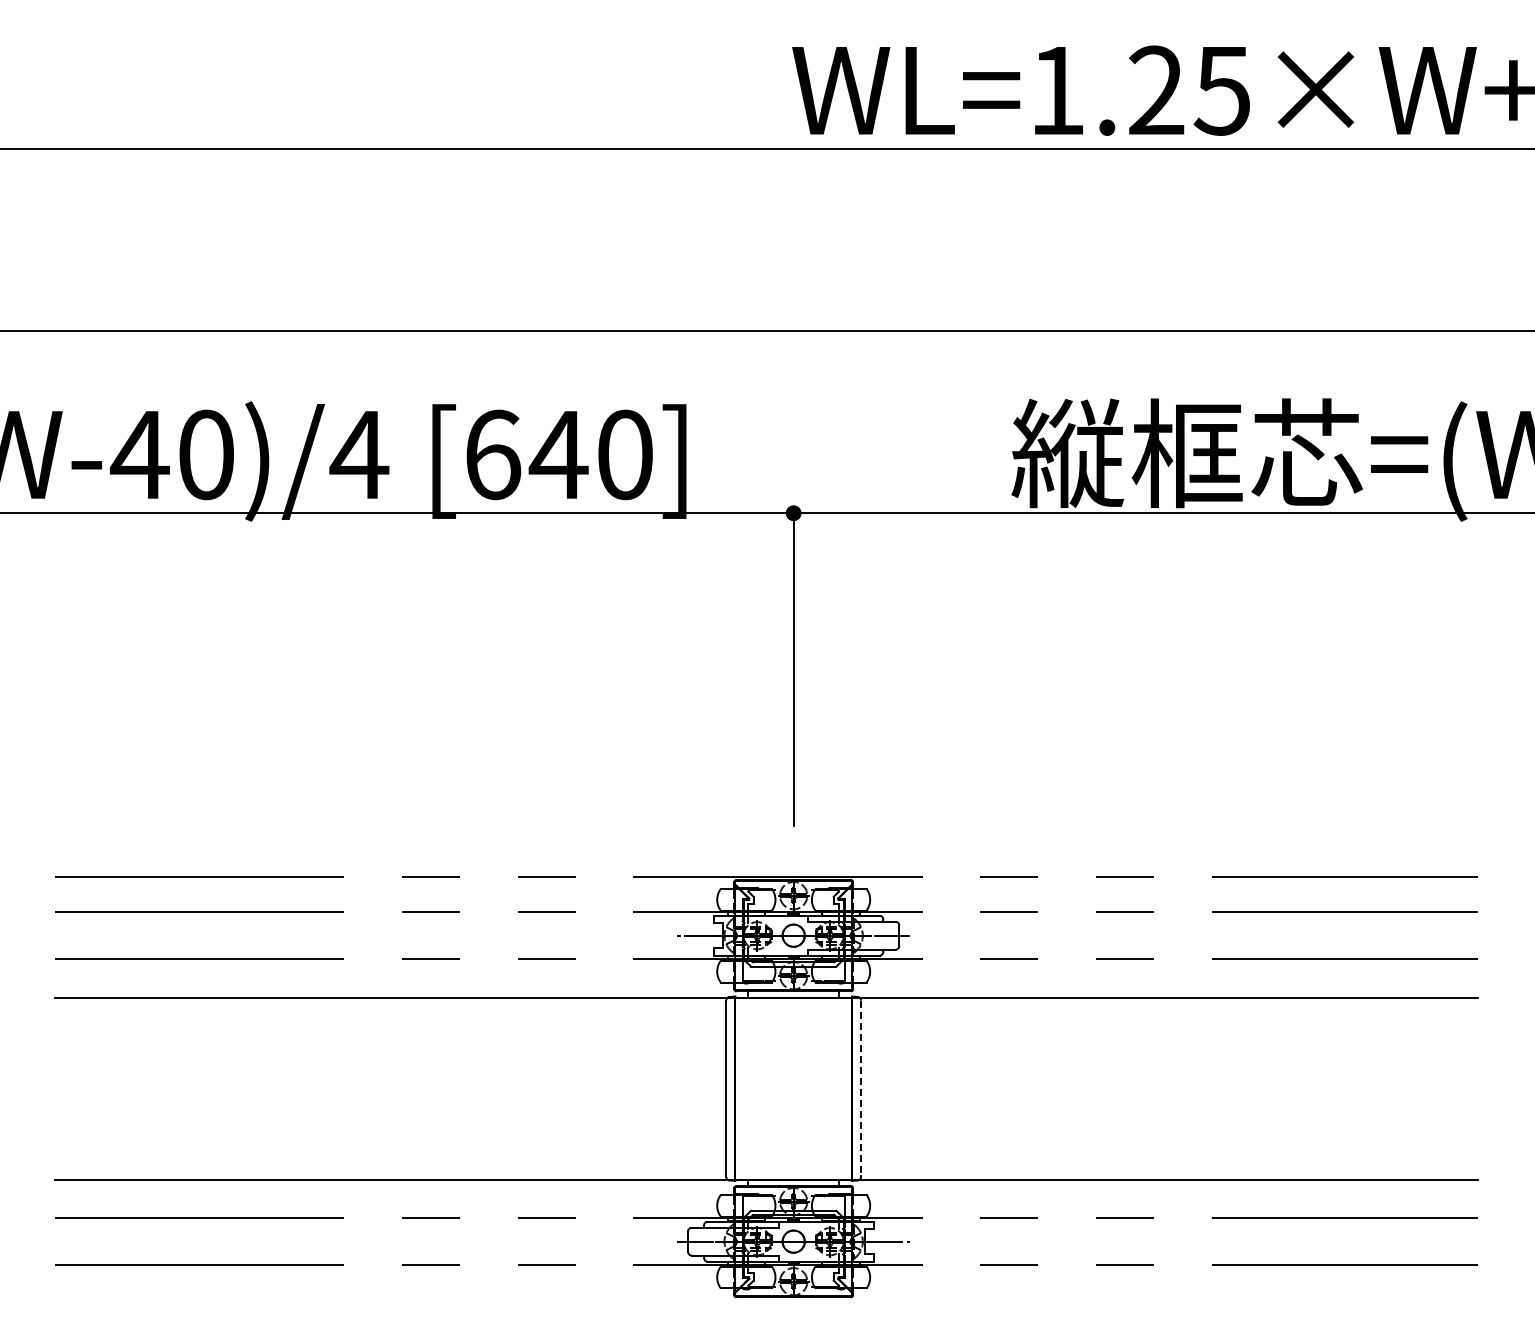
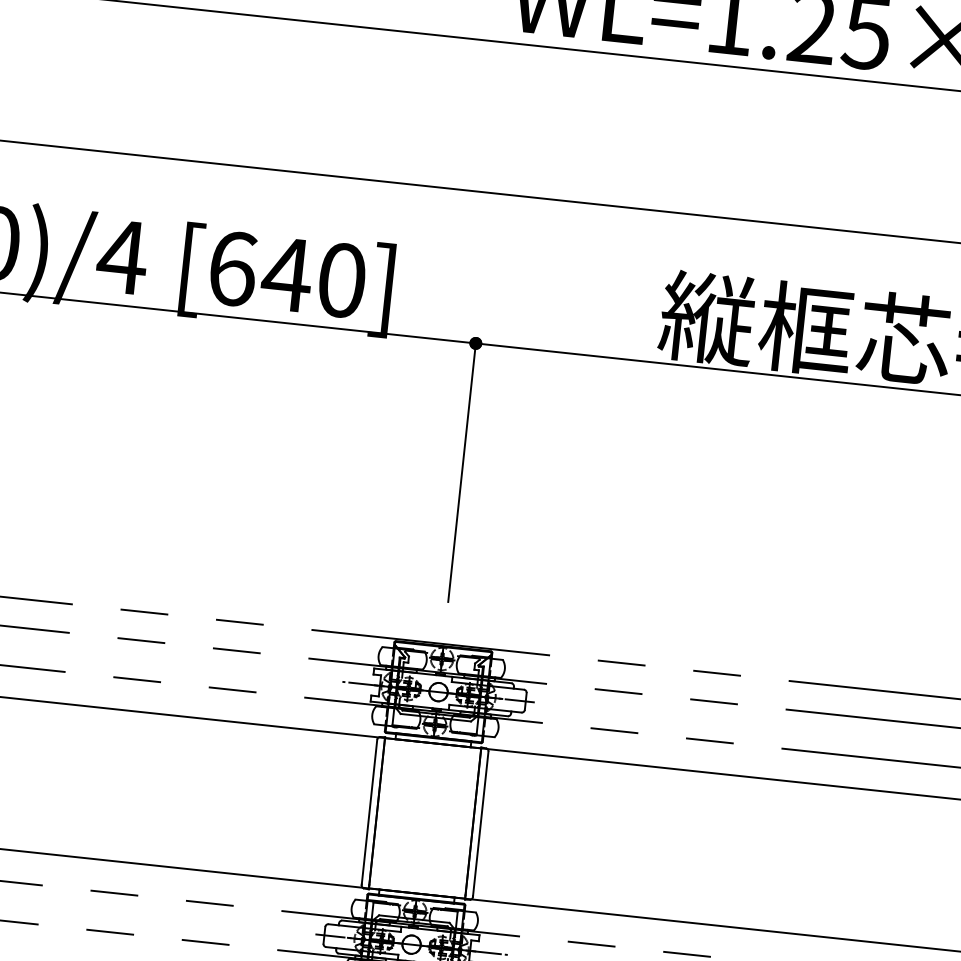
line: (861, 1088) -> (481, 824), dashed -> solid

